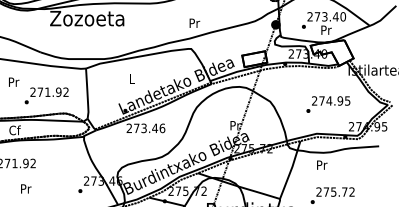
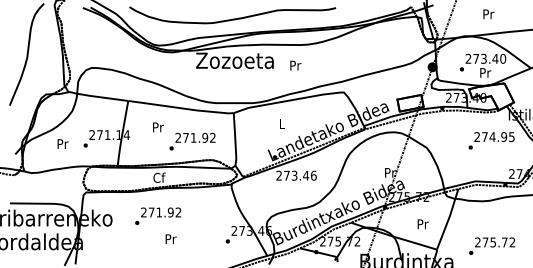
text: (194, 23) -> (295, 65), moved
text: (328, 104) -> (491, 140), moved
text: (321, 165) -> (422, 224), moved

